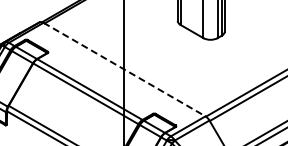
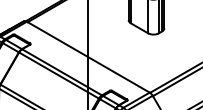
line: (124, 69) -> (88, 57), dashed -> solid

